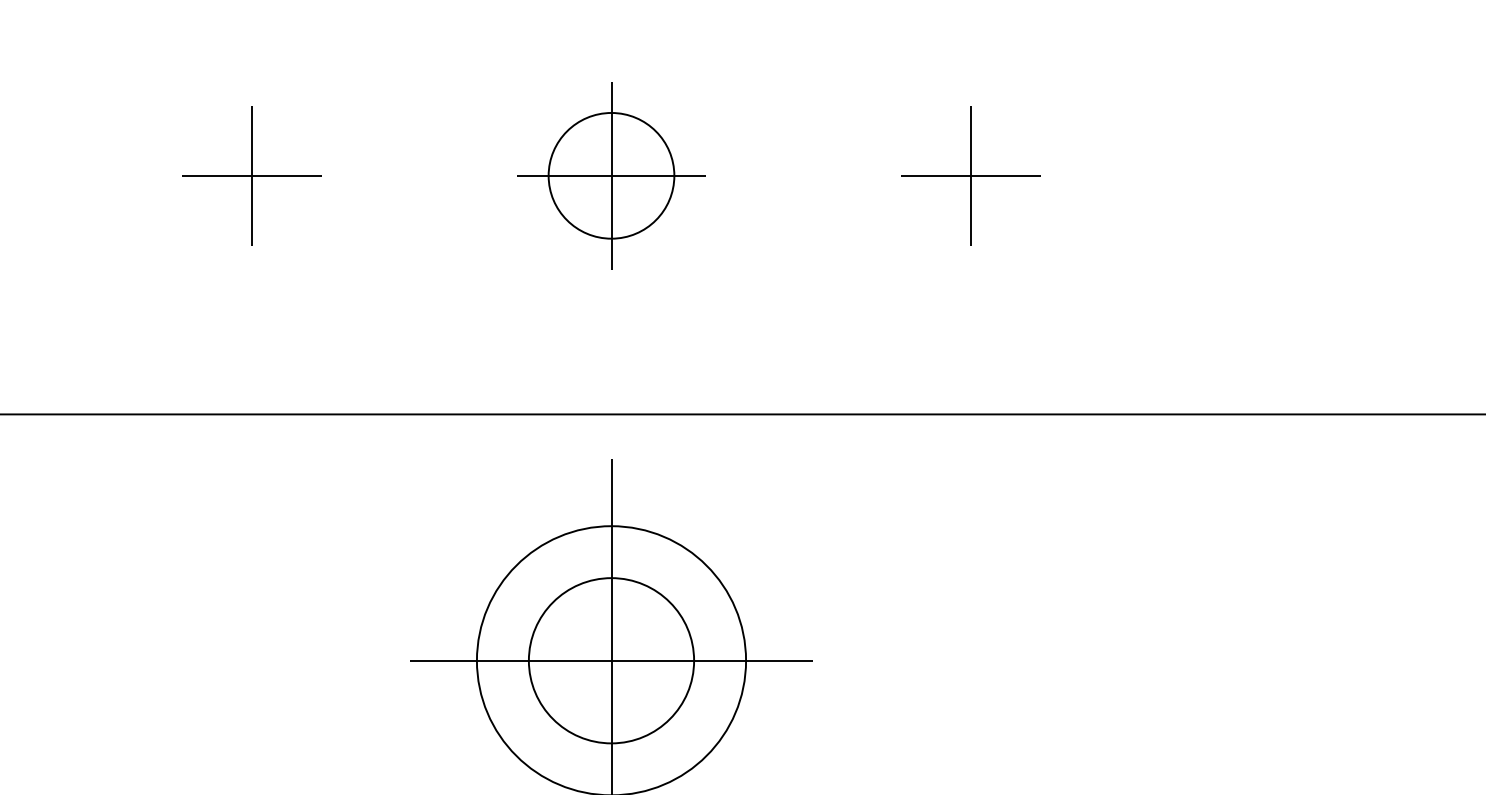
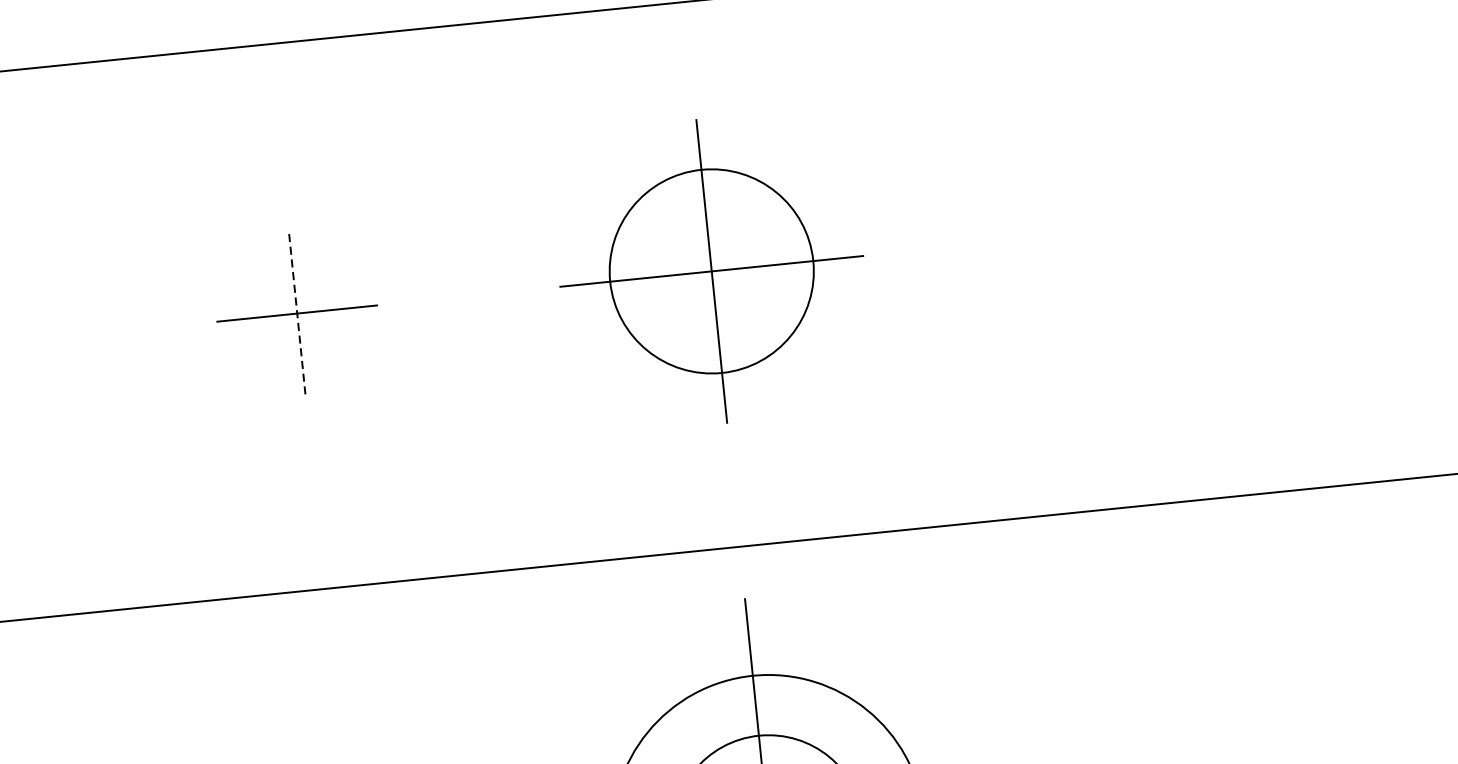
line: (252, 175) -> (297, 313), solid -> dashed
part: (611, 175) -> (711, 271), size x1.4
part: (970, 175) -> (1126, 229), removed

